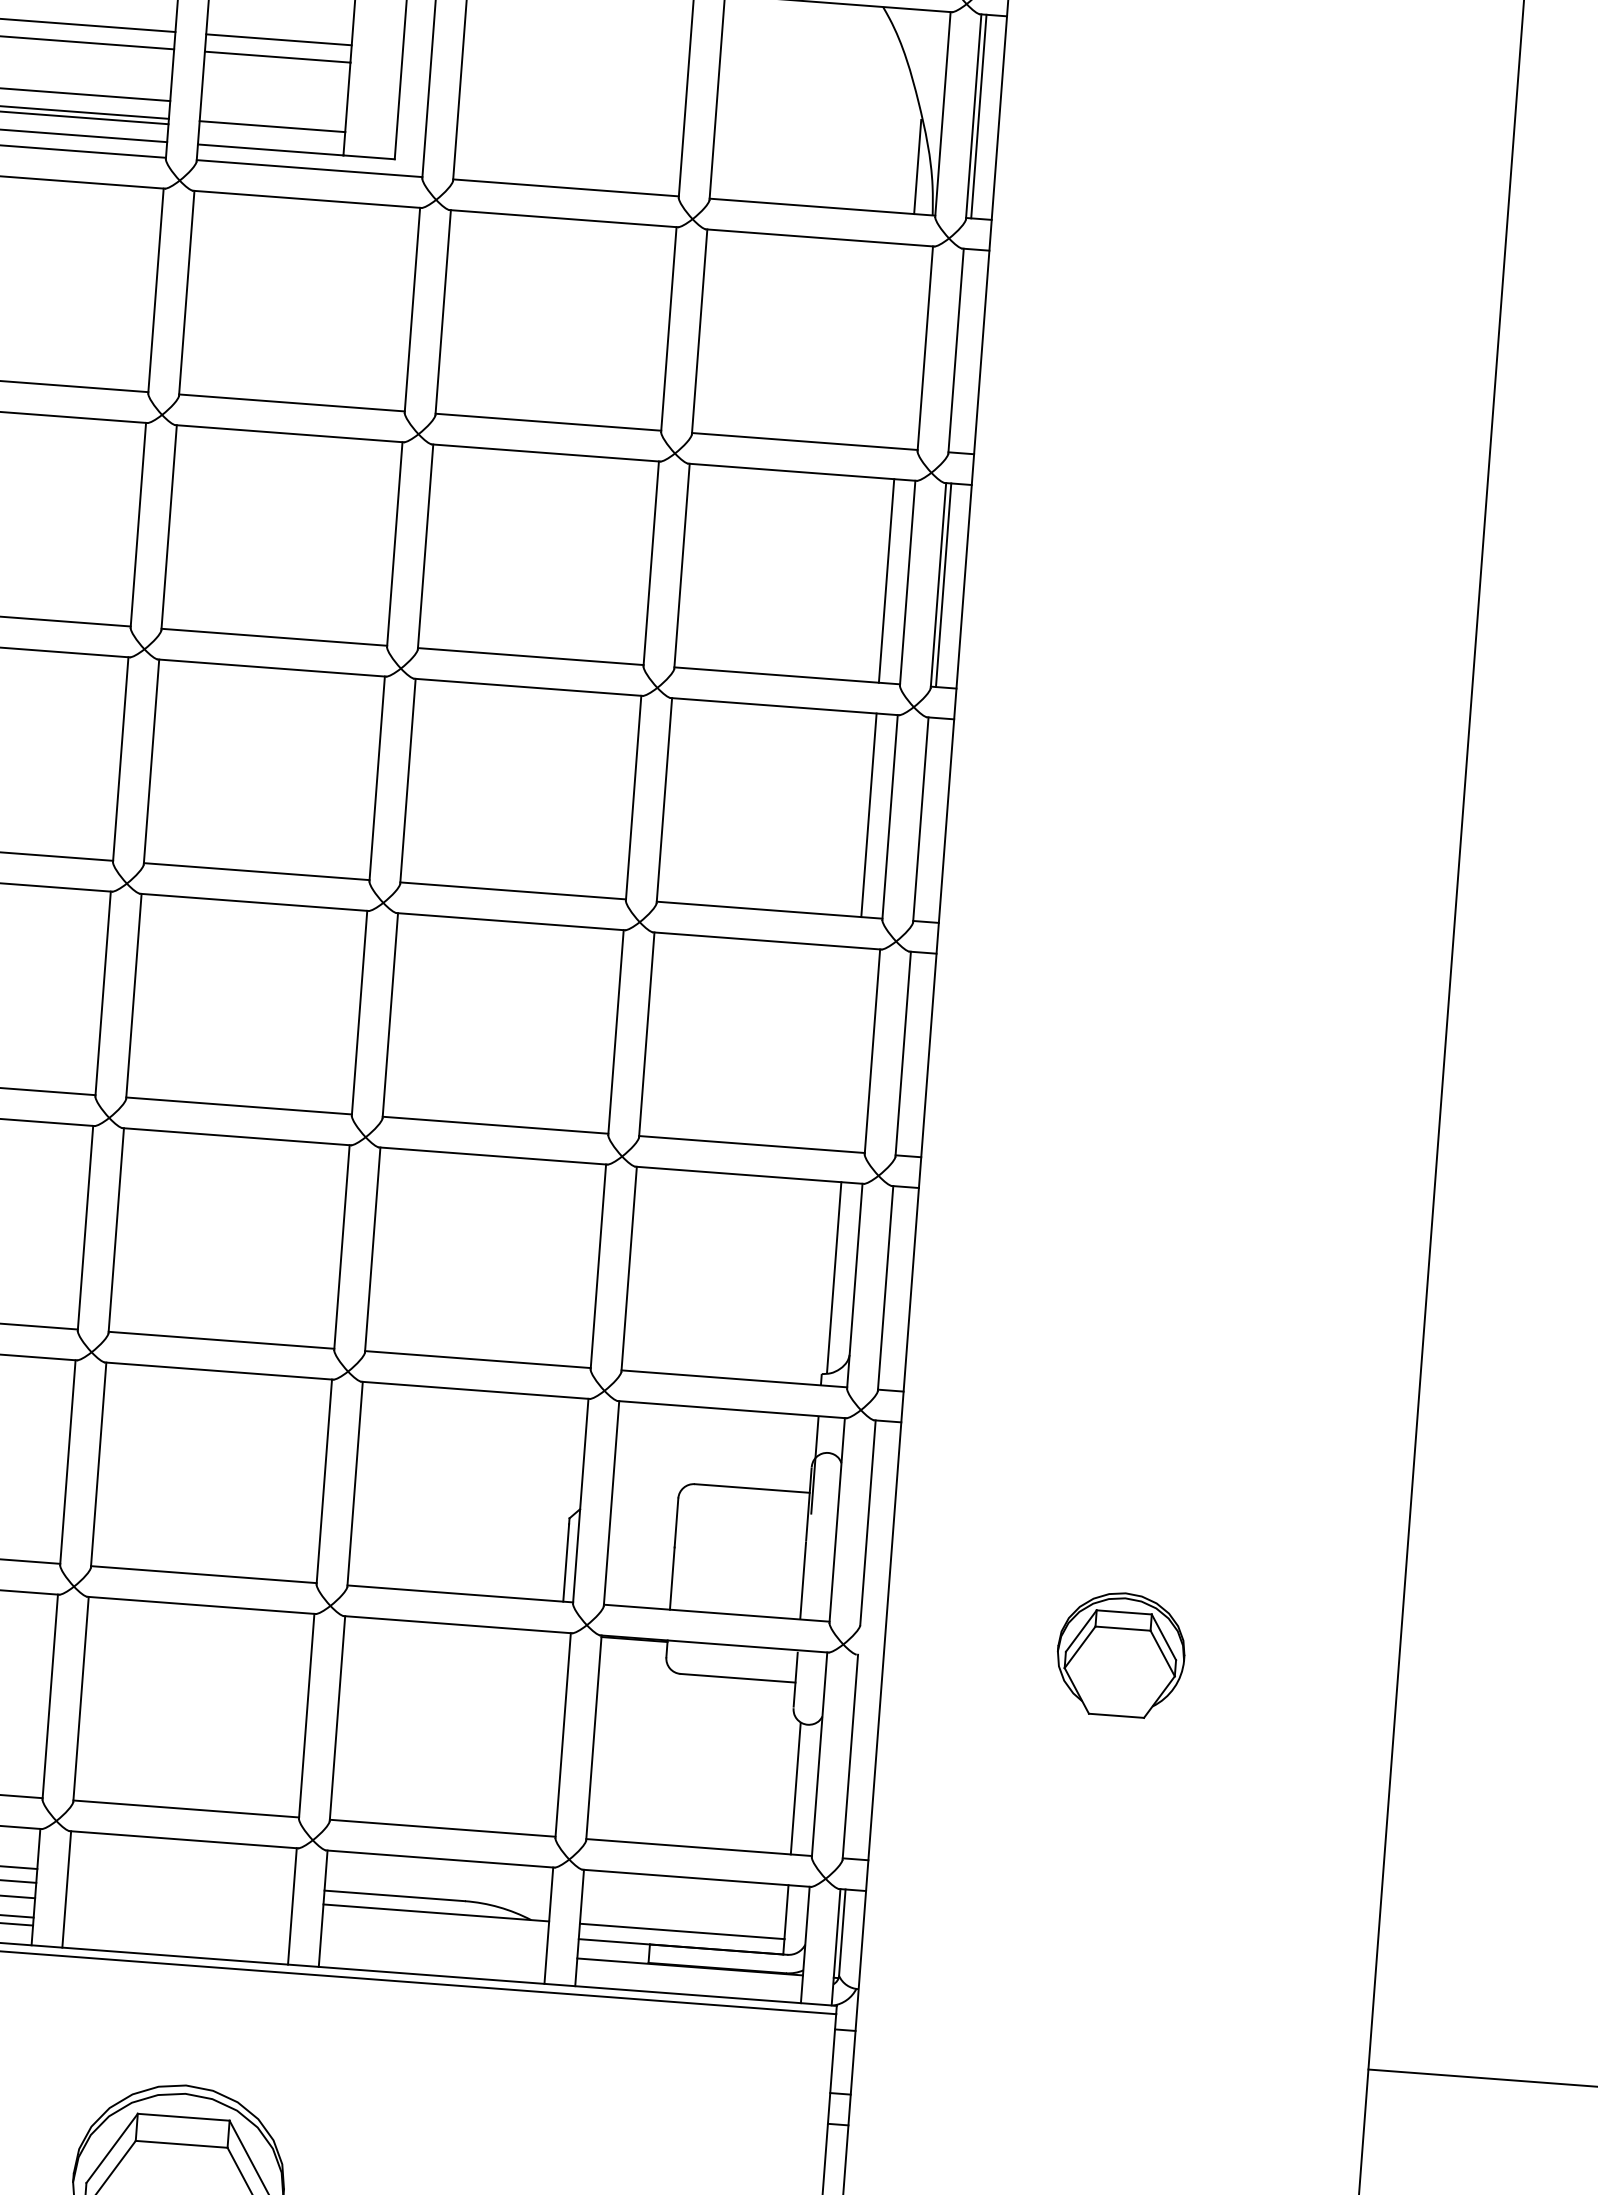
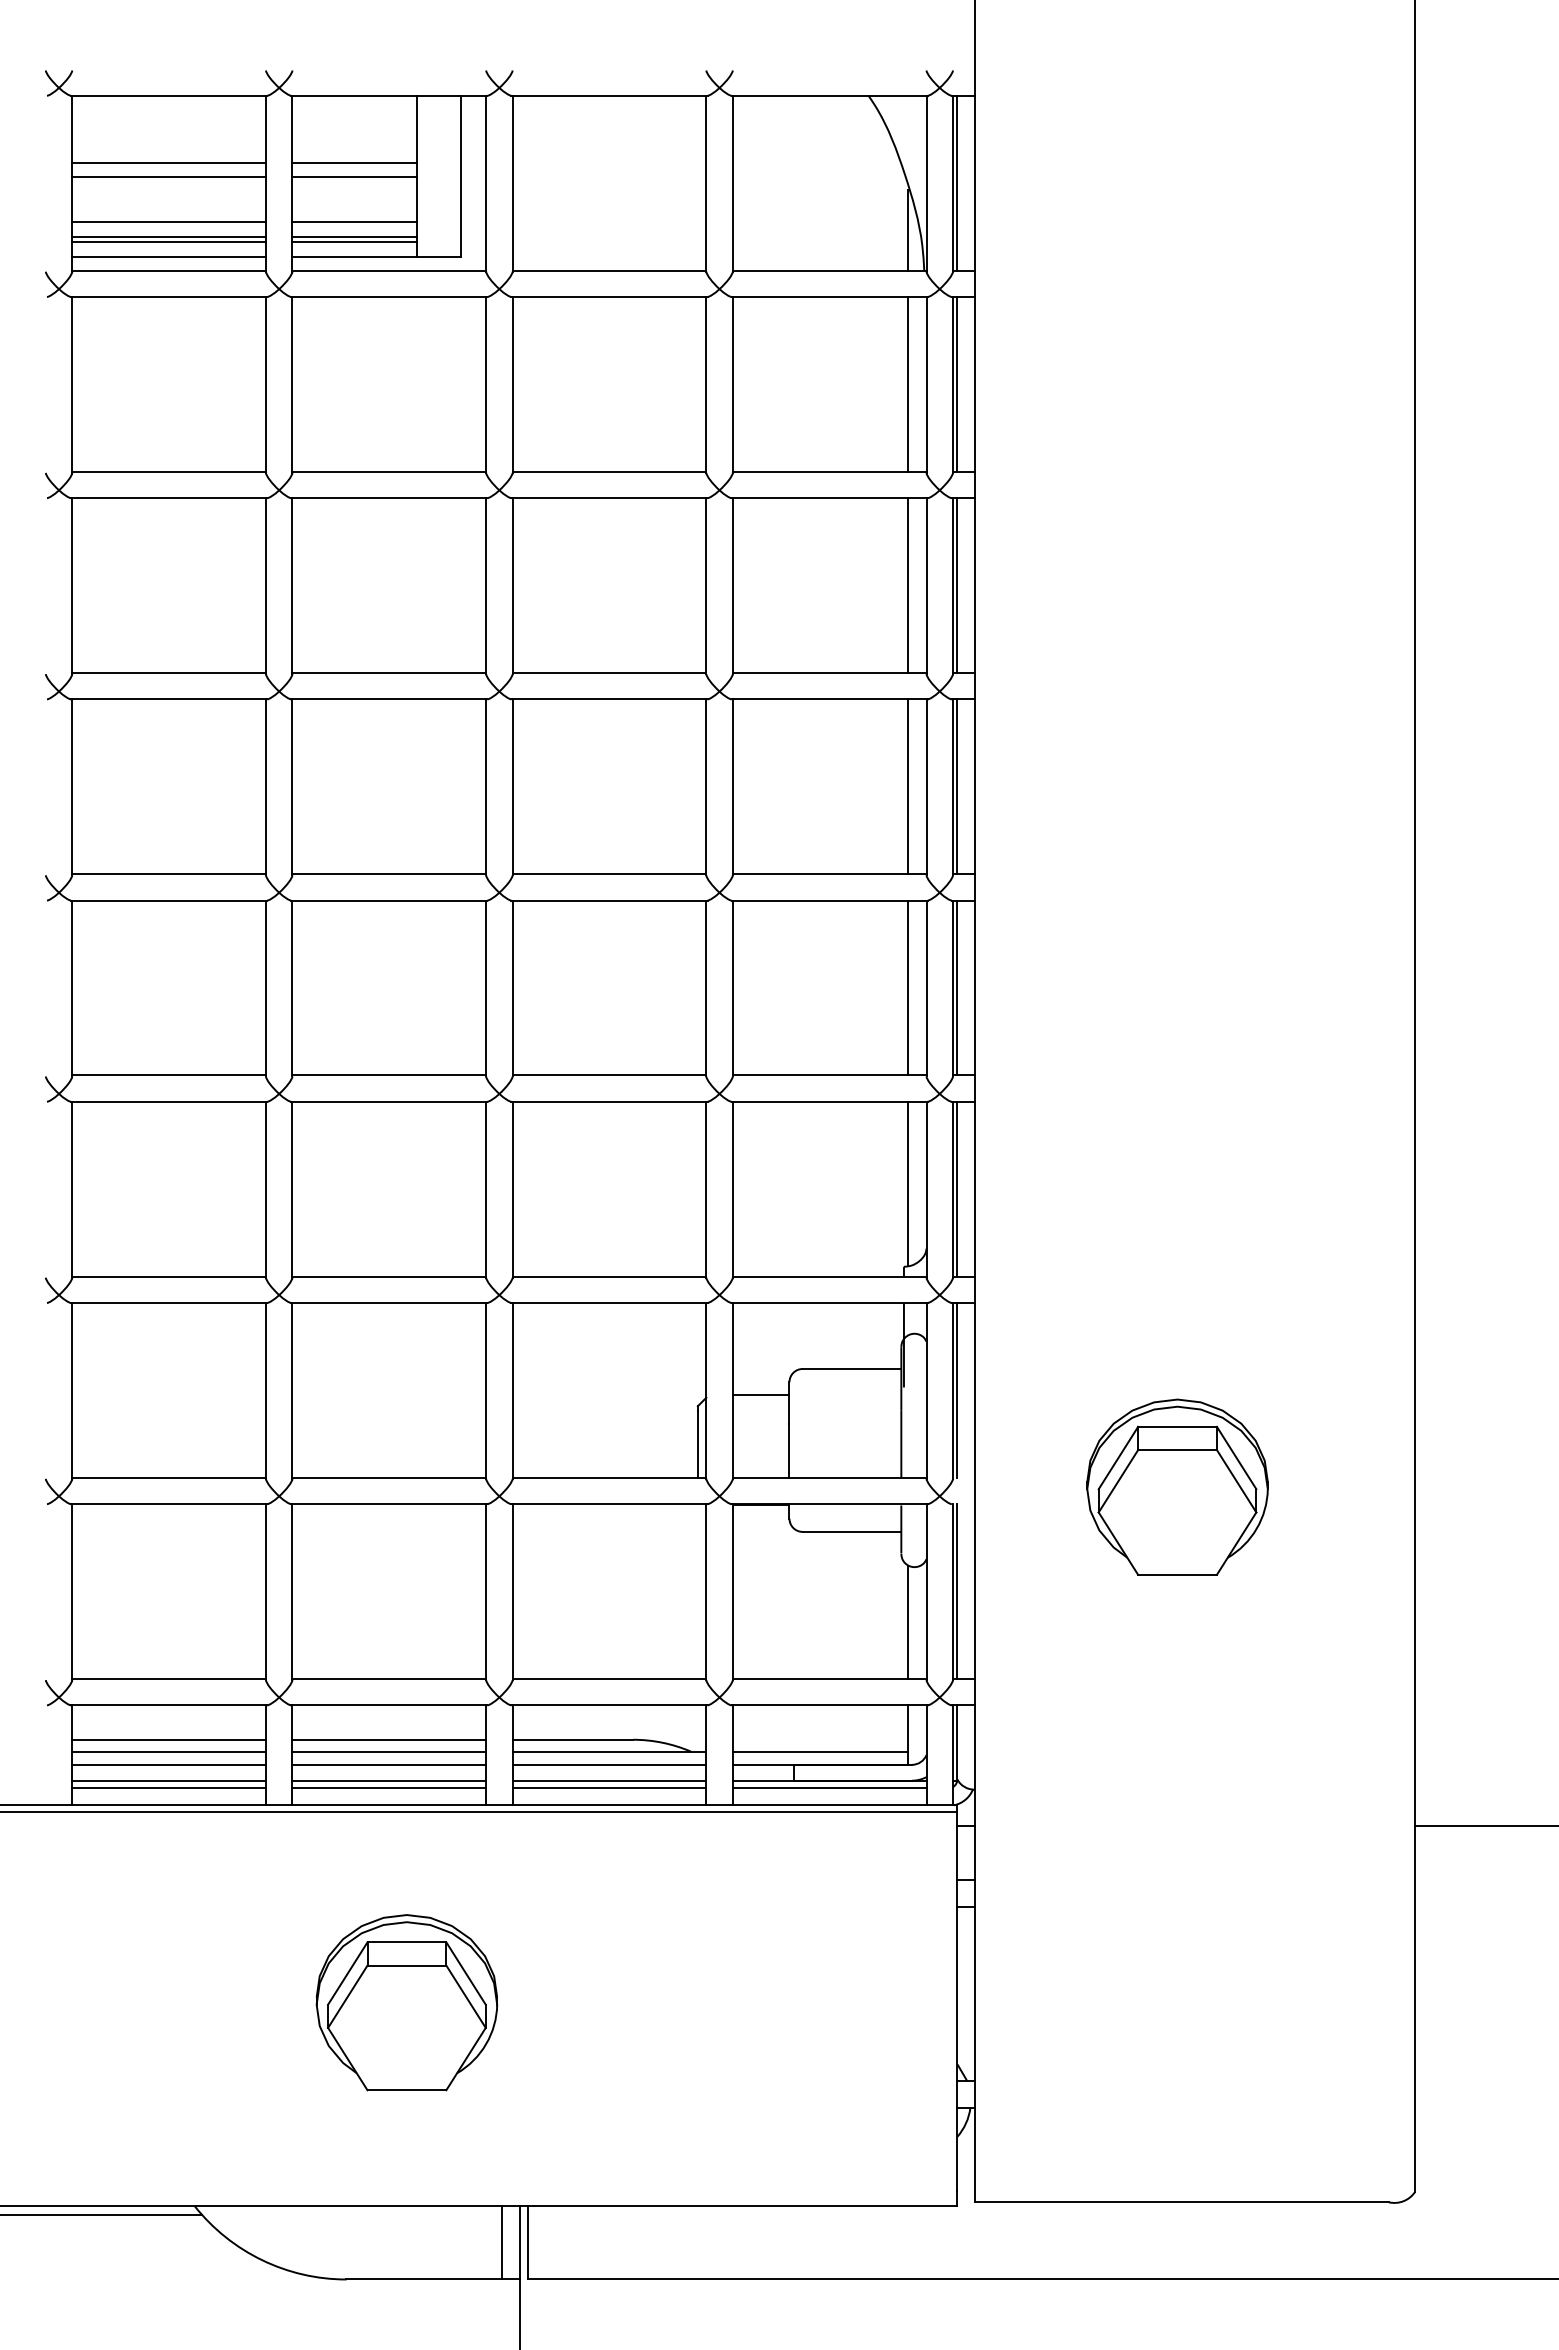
line: (273, 108) -> (354, 221), added
line: (271, 131) -> (354, 241), added
line: (904, 345) -> (908, 383), added
line: (961, 349) -> (957, 383), added
line: (926, 819) -> (957, 786), added
line: (851, 1049) -> (908, 987), added
line: (908, 1053) -> (957, 987), added
line: (890, 1287) -> (957, 1188), added
line: (643, 1511) -> (760, 1395), added
line: (873, 1521) -> (957, 1389), added
part: (1121, 1653) -> (1177, 1486), size x1.67
line: (855, 1756) -> (957, 1591), added
line: (181, 1879) -> (389, 1739), added
line: (180, 1893) -> (389, 1751), added
line: (178, 1908) -> (389, 1764), added
line: (435, 1927) -> (609, 1764), added
line: (177, 1928) -> (389, 1781), added
line: (176, 1936) -> (389, 1788), added
line: (433, 1947) -> (609, 1781), added
line: (433, 1955) -> (609, 1788), added
line: (689, 1975) -> (829, 1788), added

